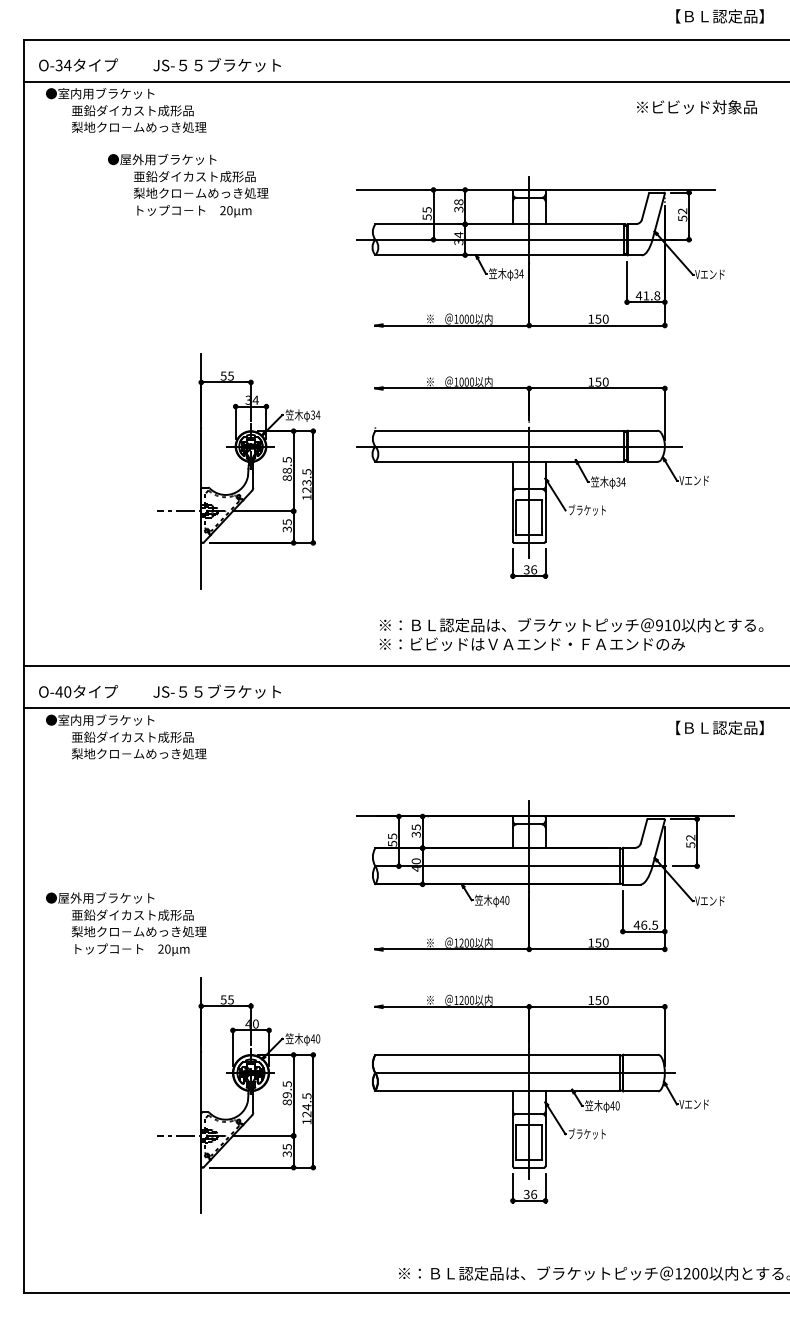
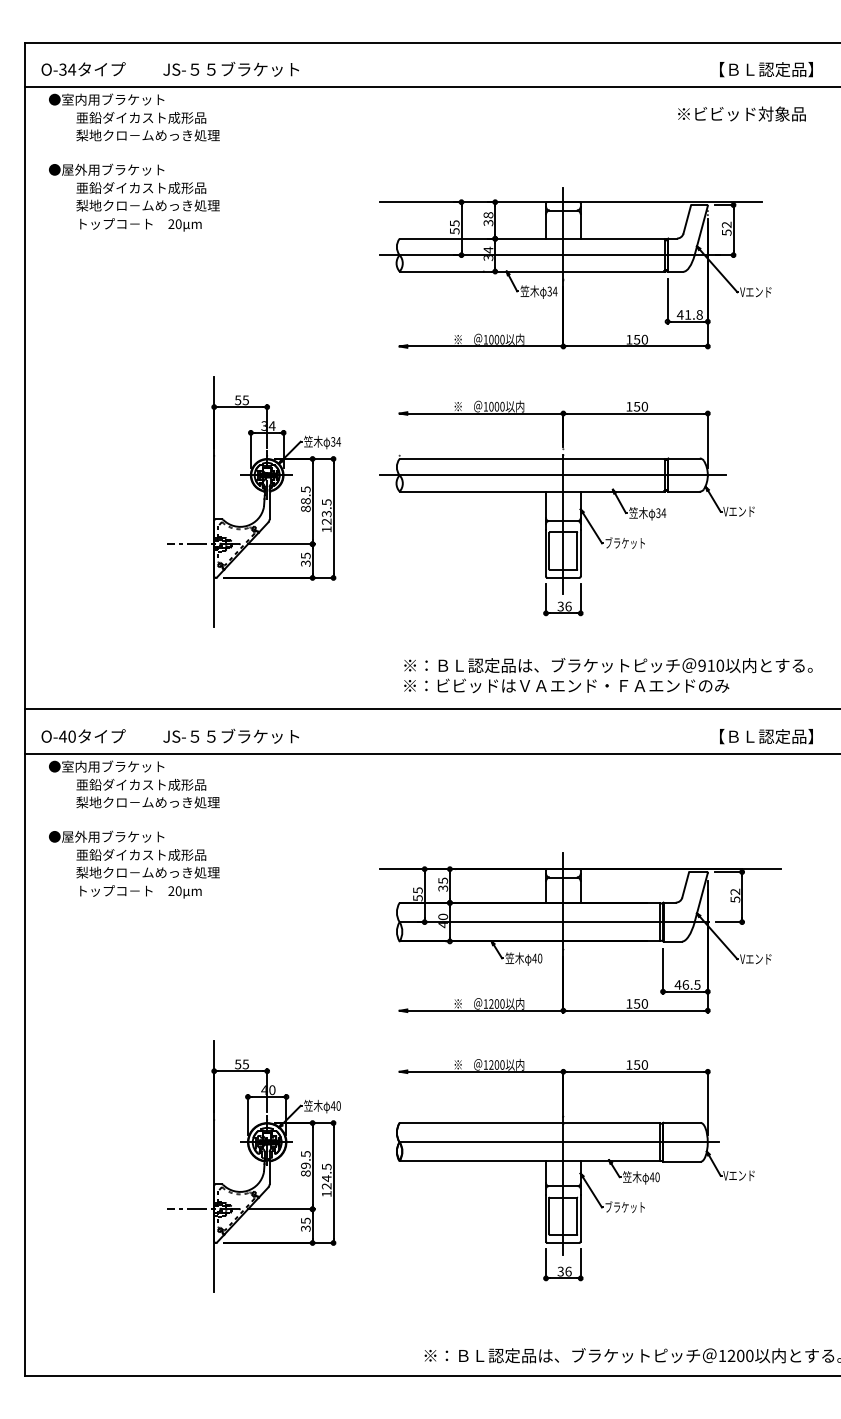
text: (719, 16) -> (765, 69), moved
text: (188, 185) -> (134, 197), moved
text: (719, 727) -> (765, 736), moved
text: (126, 923) -> (134, 863), moved

